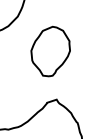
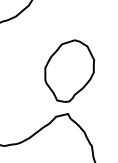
part: (50, 51) -> (69, 70), moved

